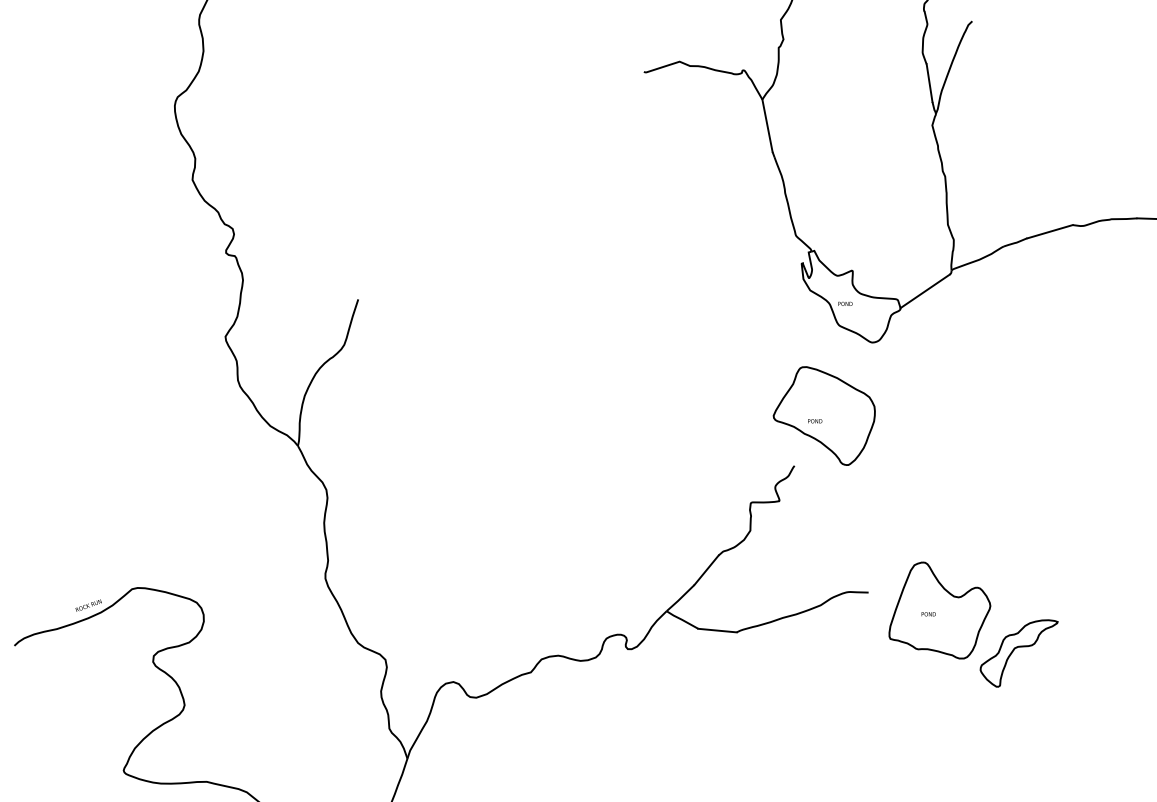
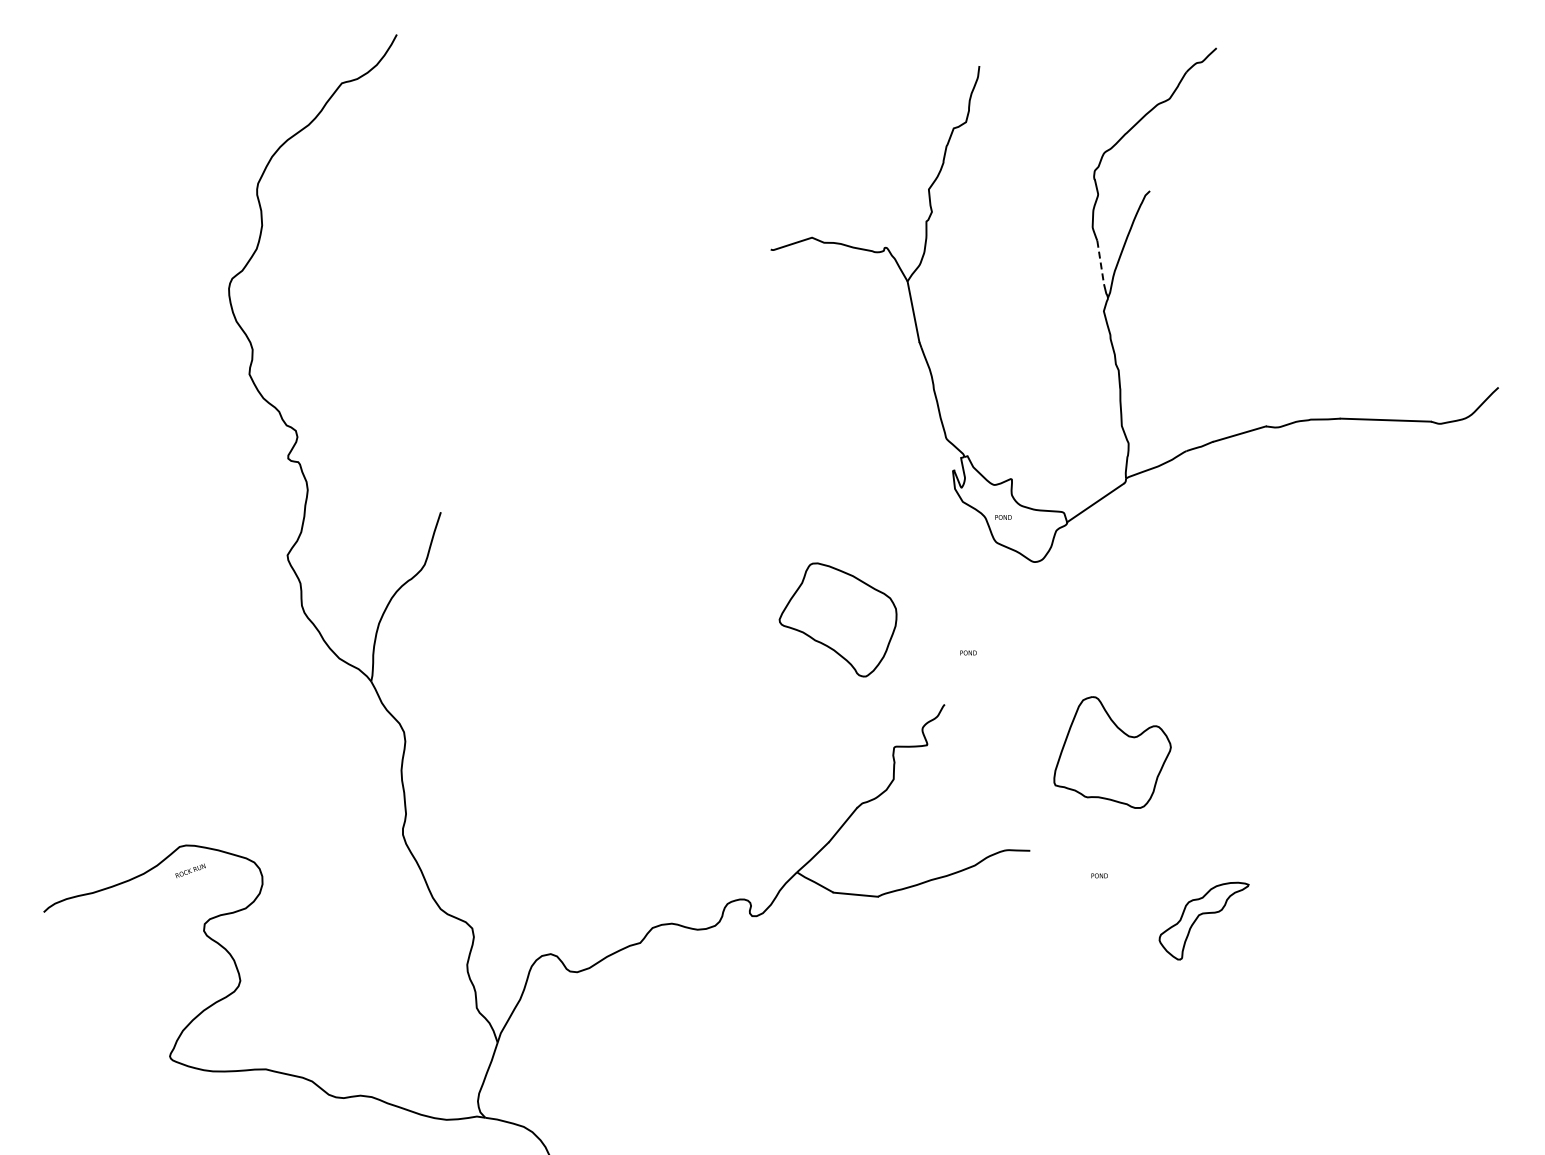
line: (929, 83) -> (1100, 262), solid -> dashed
part: (823, 415) -> (837, 619), moved
text: (88, 605) -> (190, 870), moved
part: (939, 610) -> (1112, 752), moved

